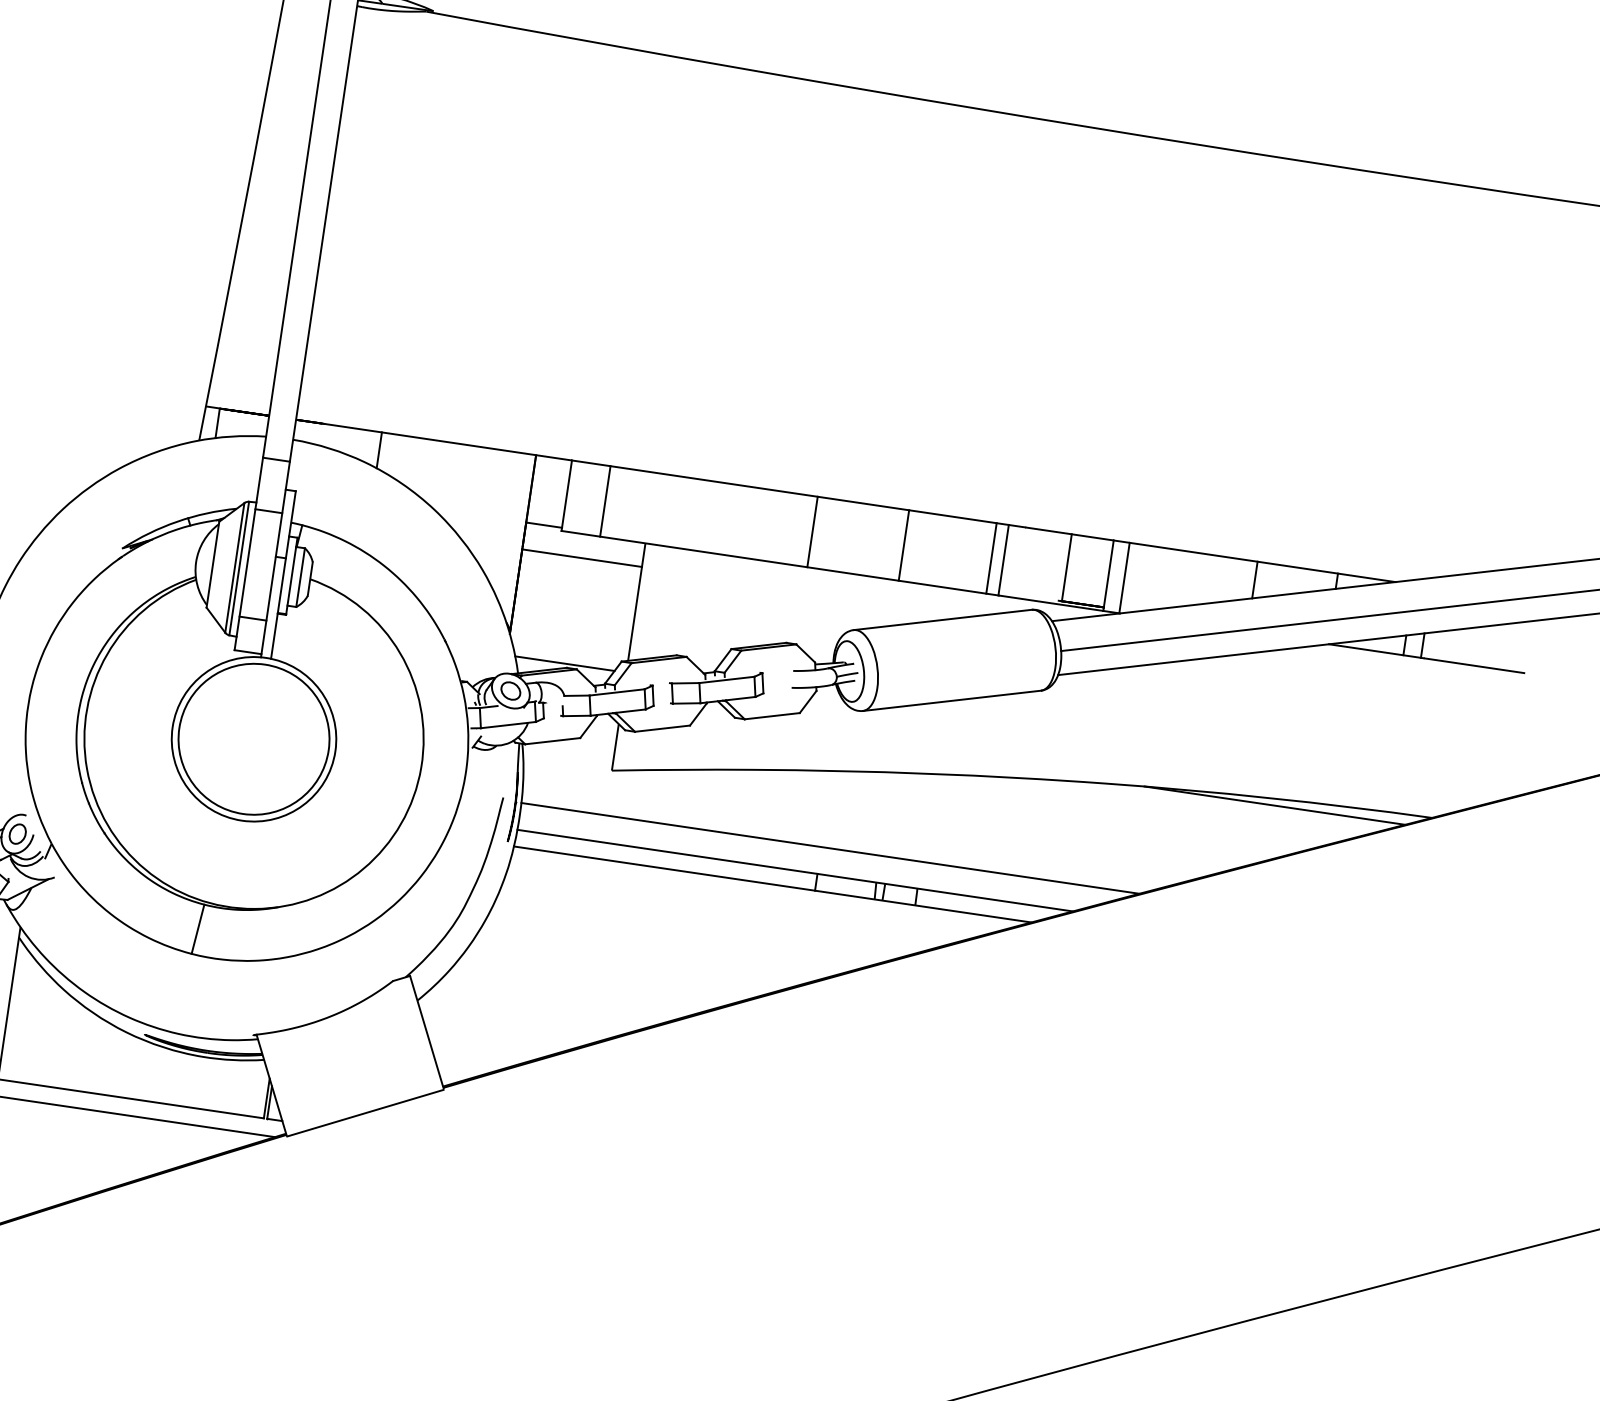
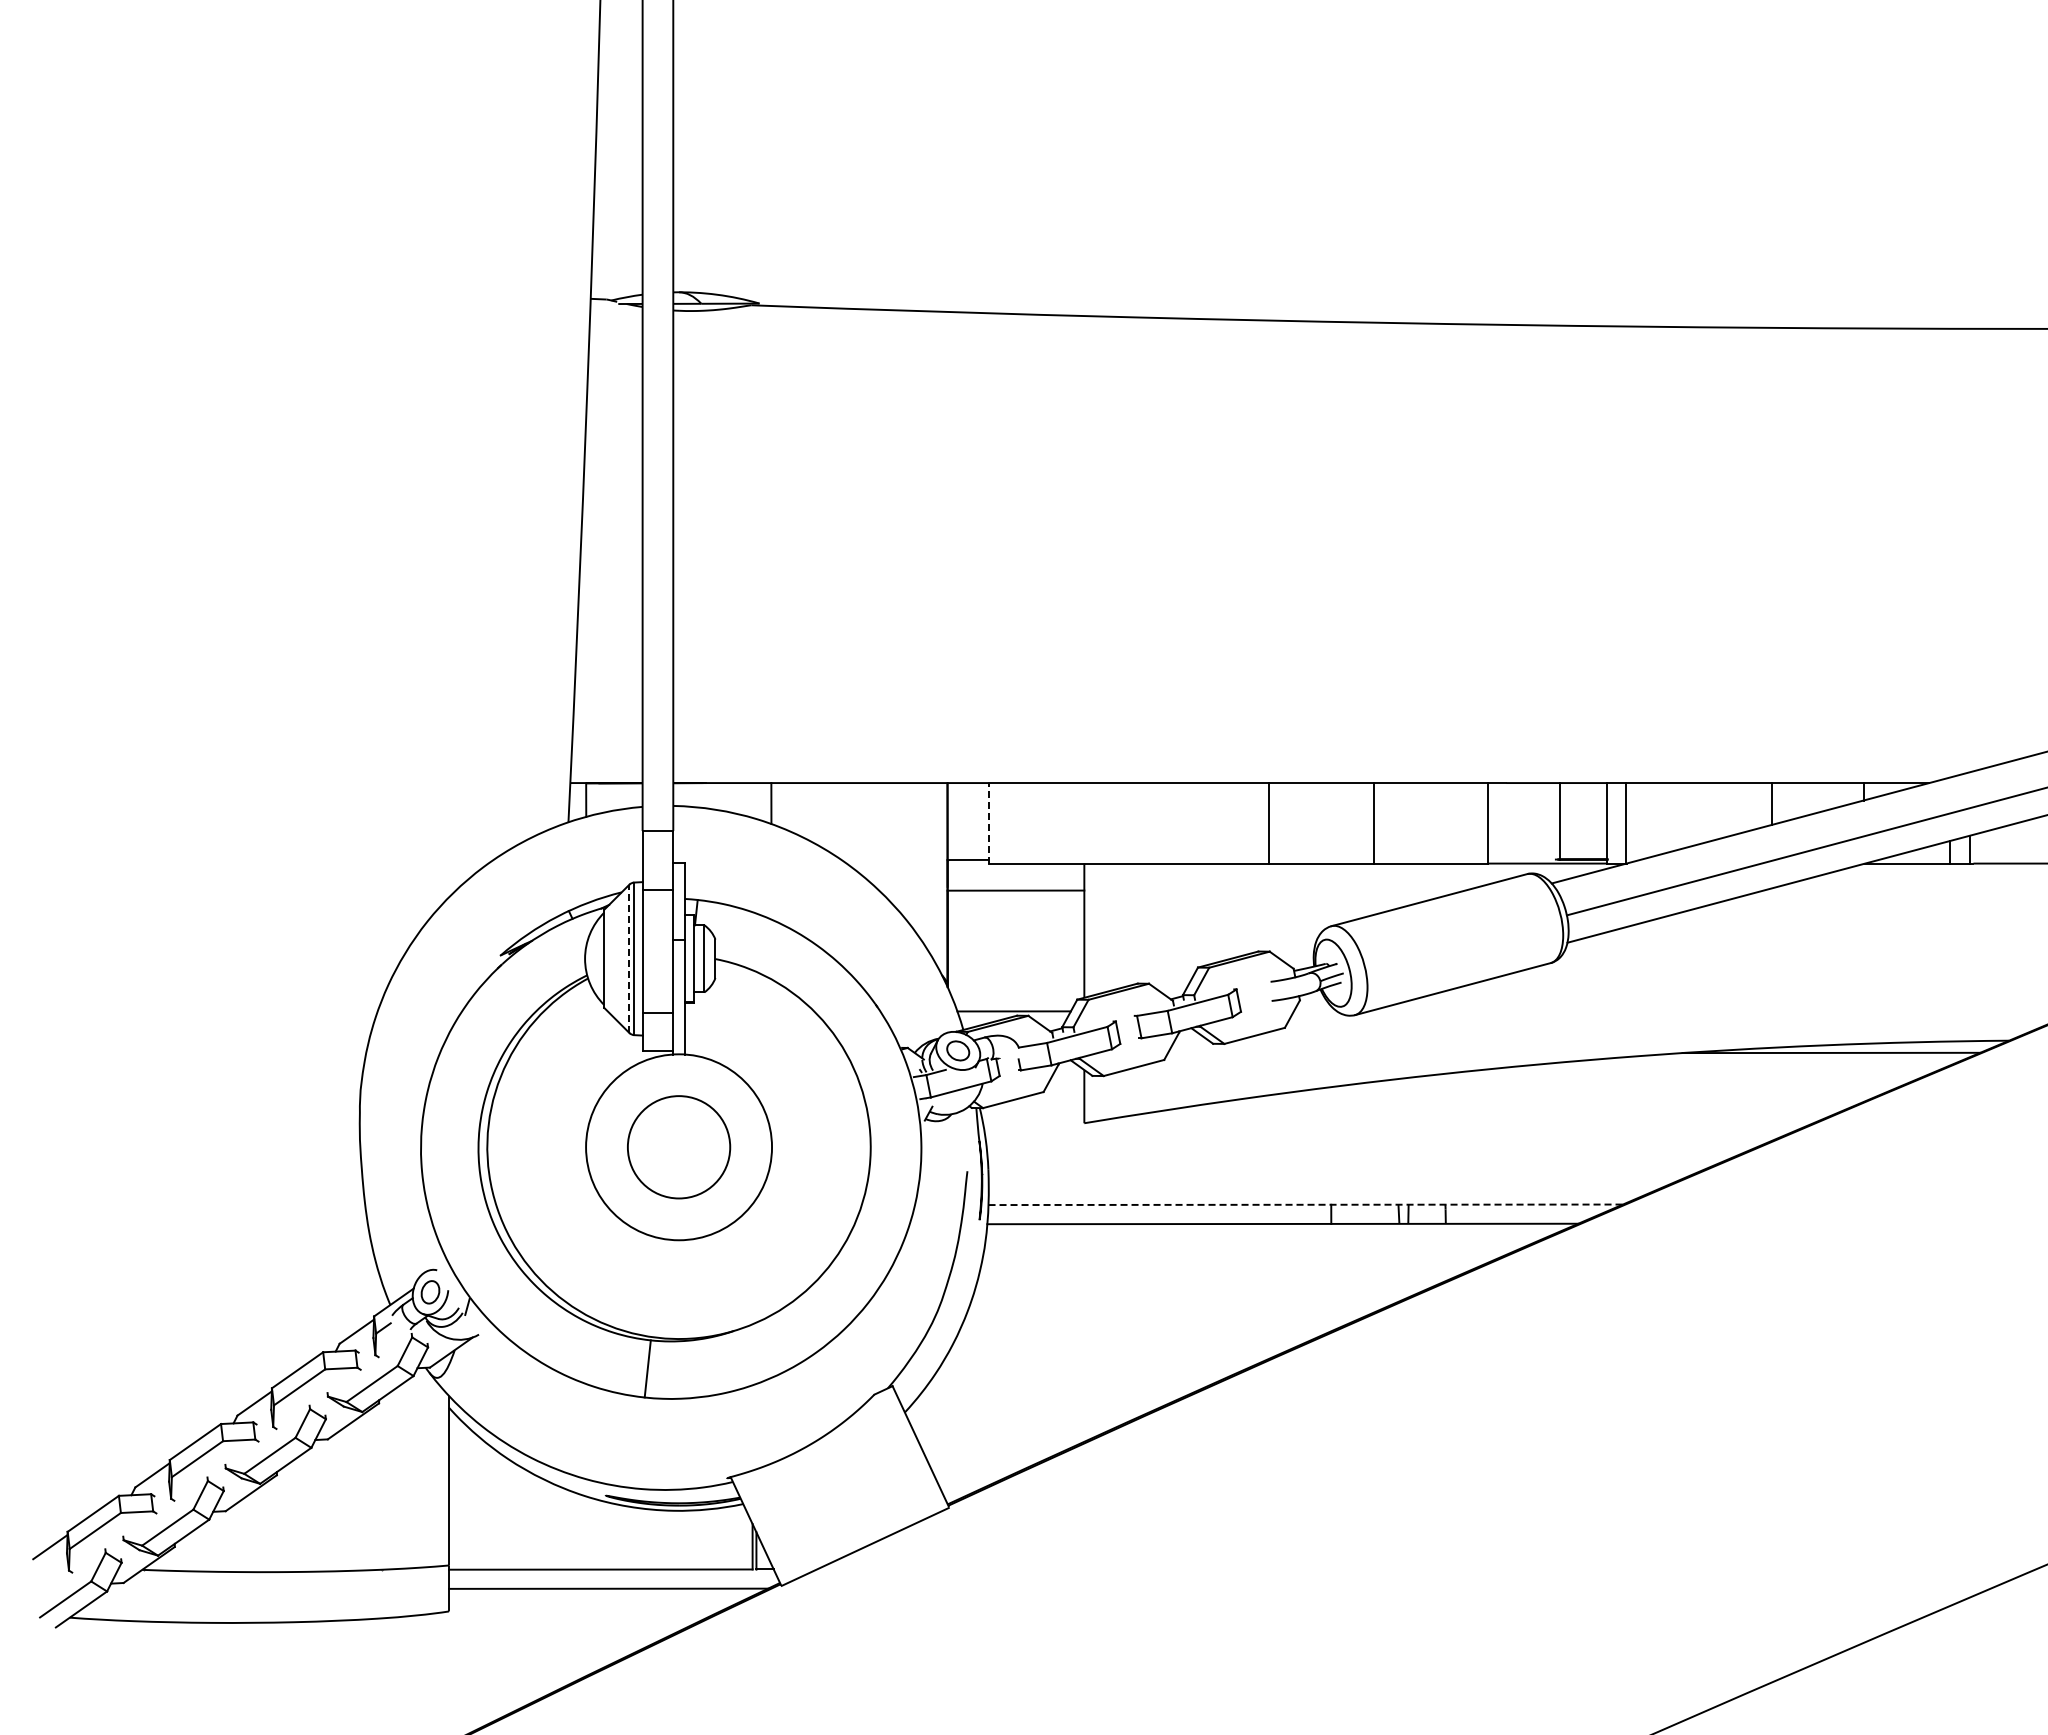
line: (566, 495) -> (988, 822), solid -> dashed
line: (605, 501) -> (1032, 823), removed
line: (991, 558) -> (1473, 823), removed
line: (235, 567) -> (629, 958), solid -> dashed
circle: (253, 738) -> (678, 1146), size x0.6
line: (830, 847) -> (1341, 1173), removed
line: (795, 870) -> (1306, 1204), solid -> dashed

